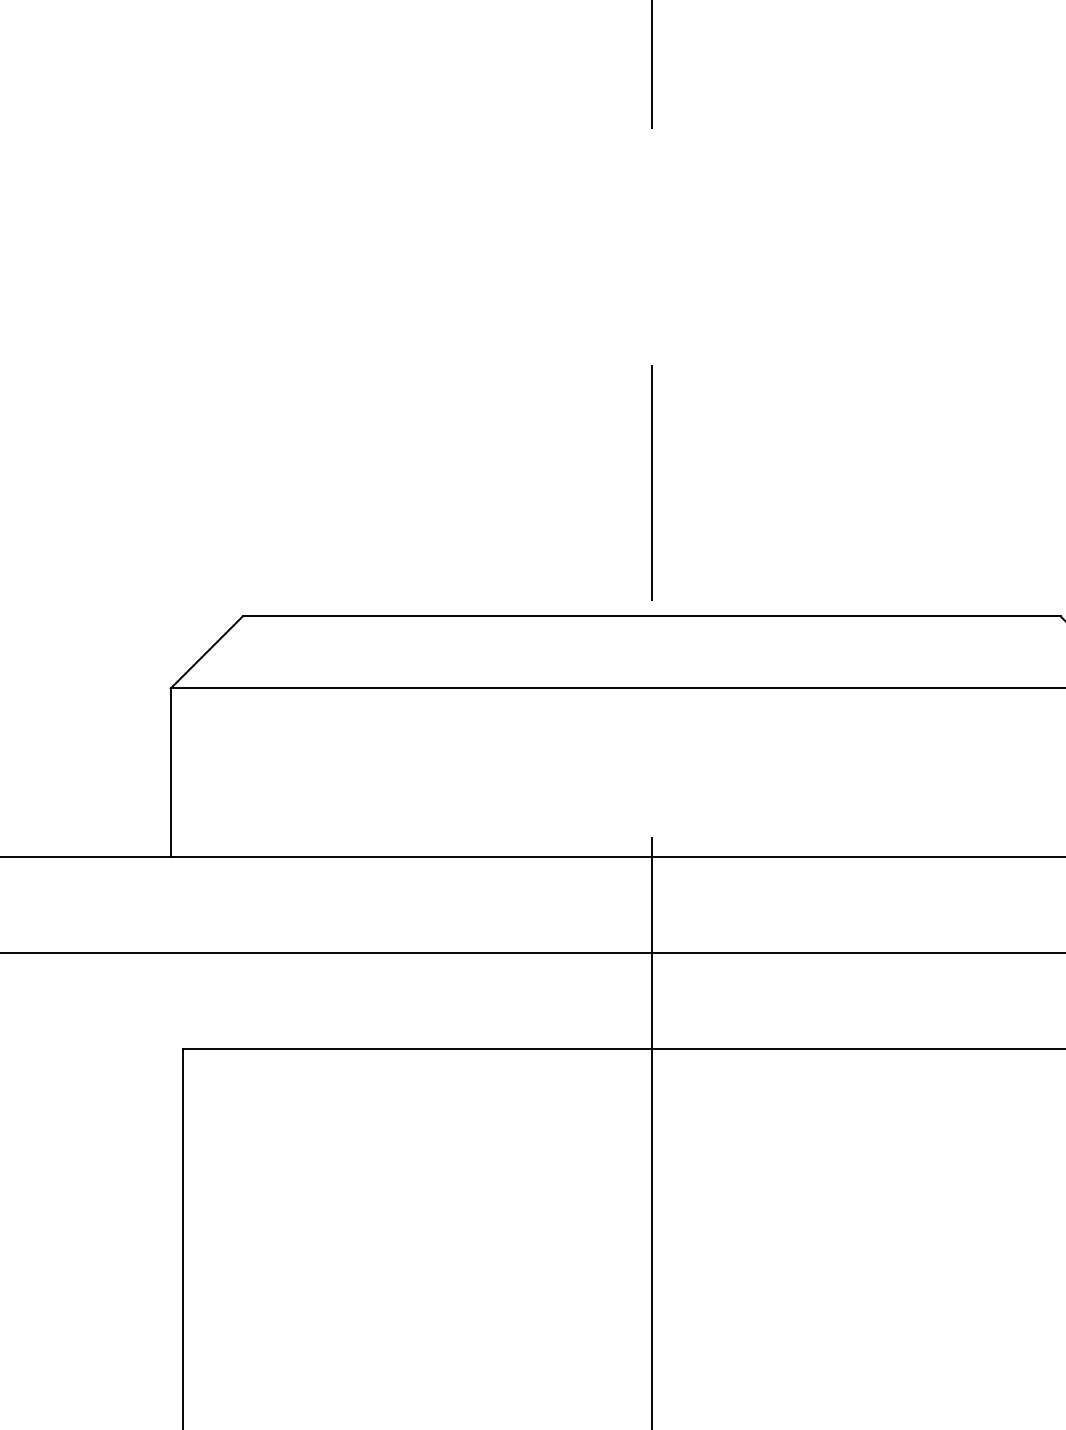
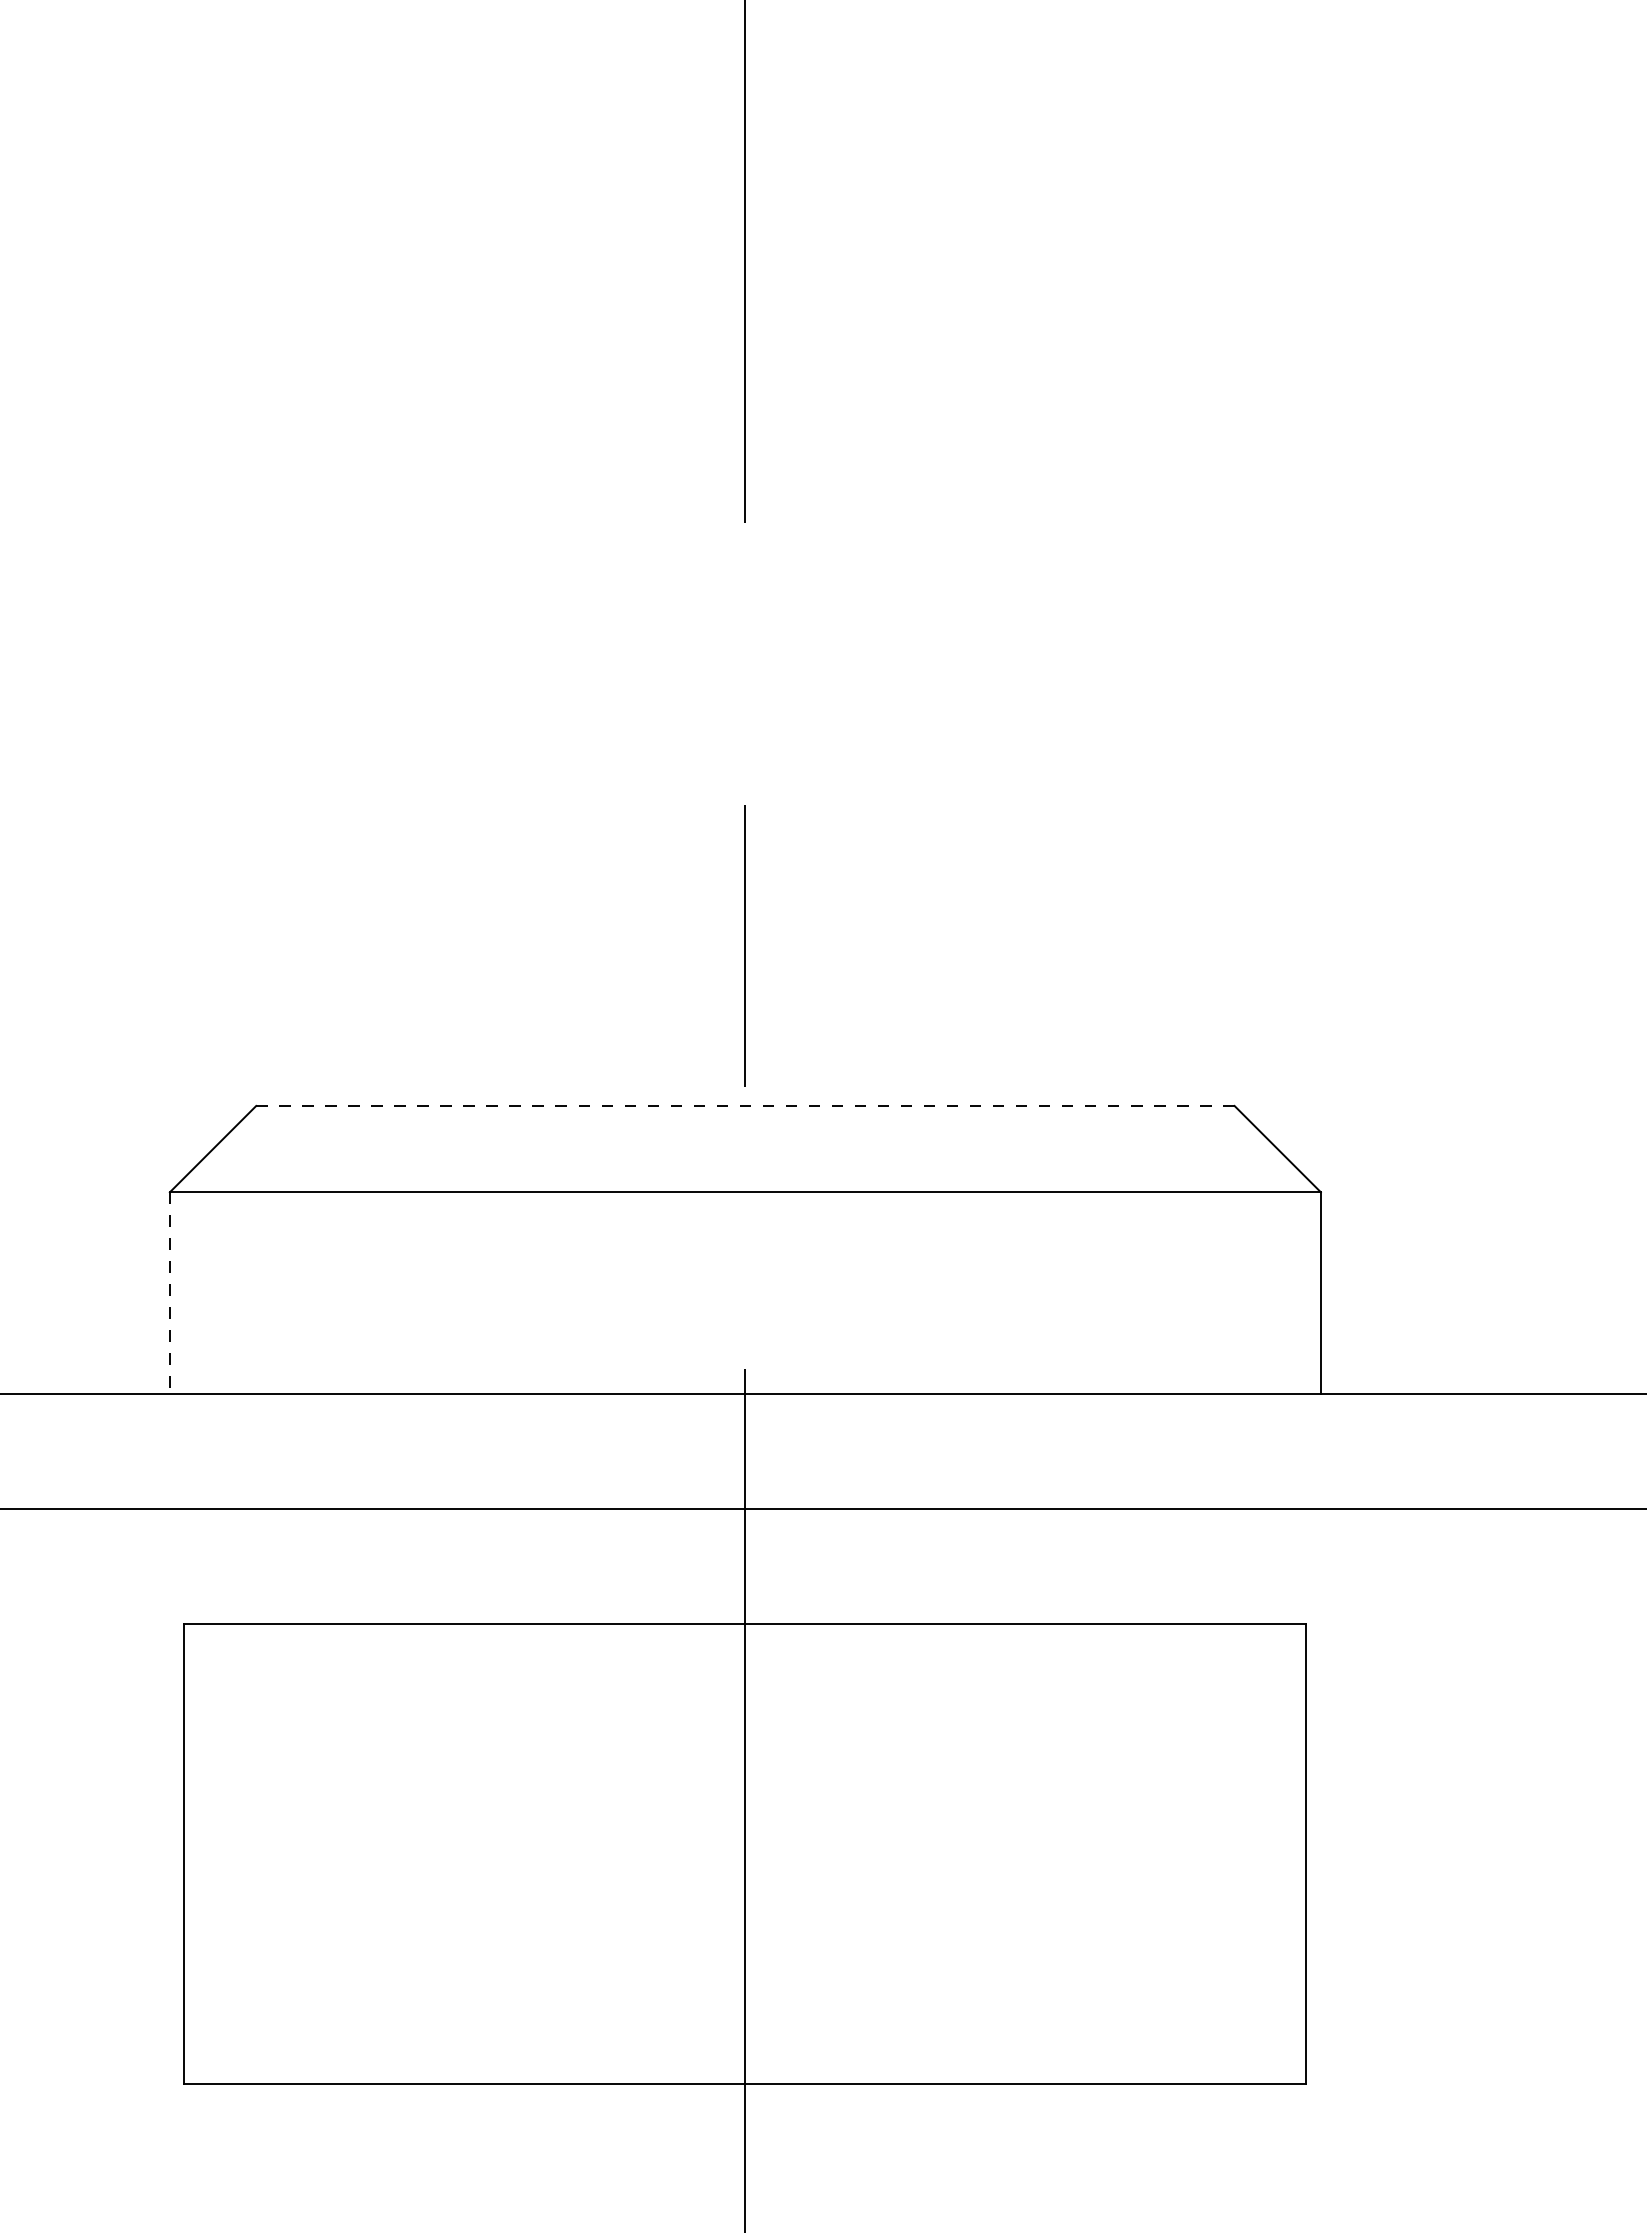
line: (651, 615) -> (745, 1105), solid -> dashed
line: (170, 773) -> (169, 1293), solid -> dashed

